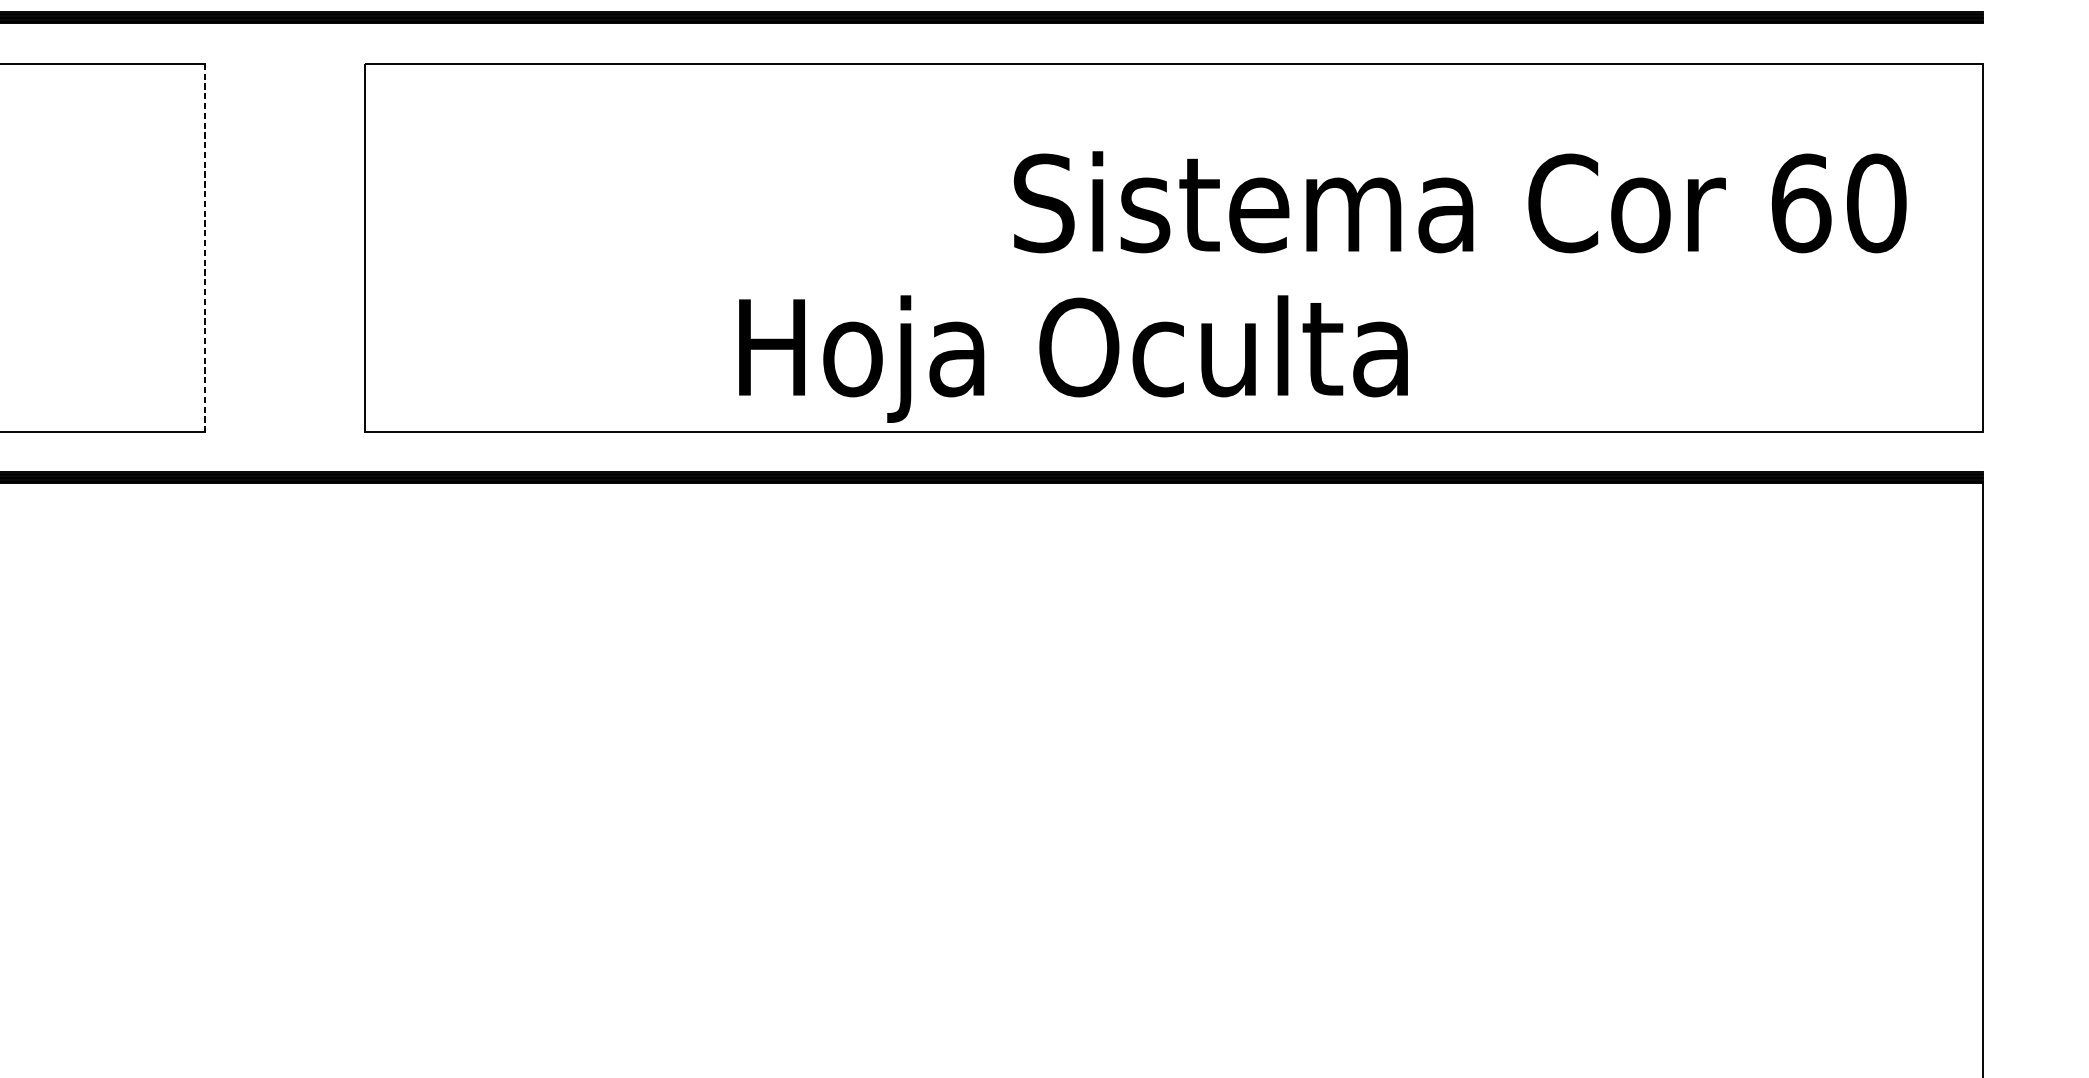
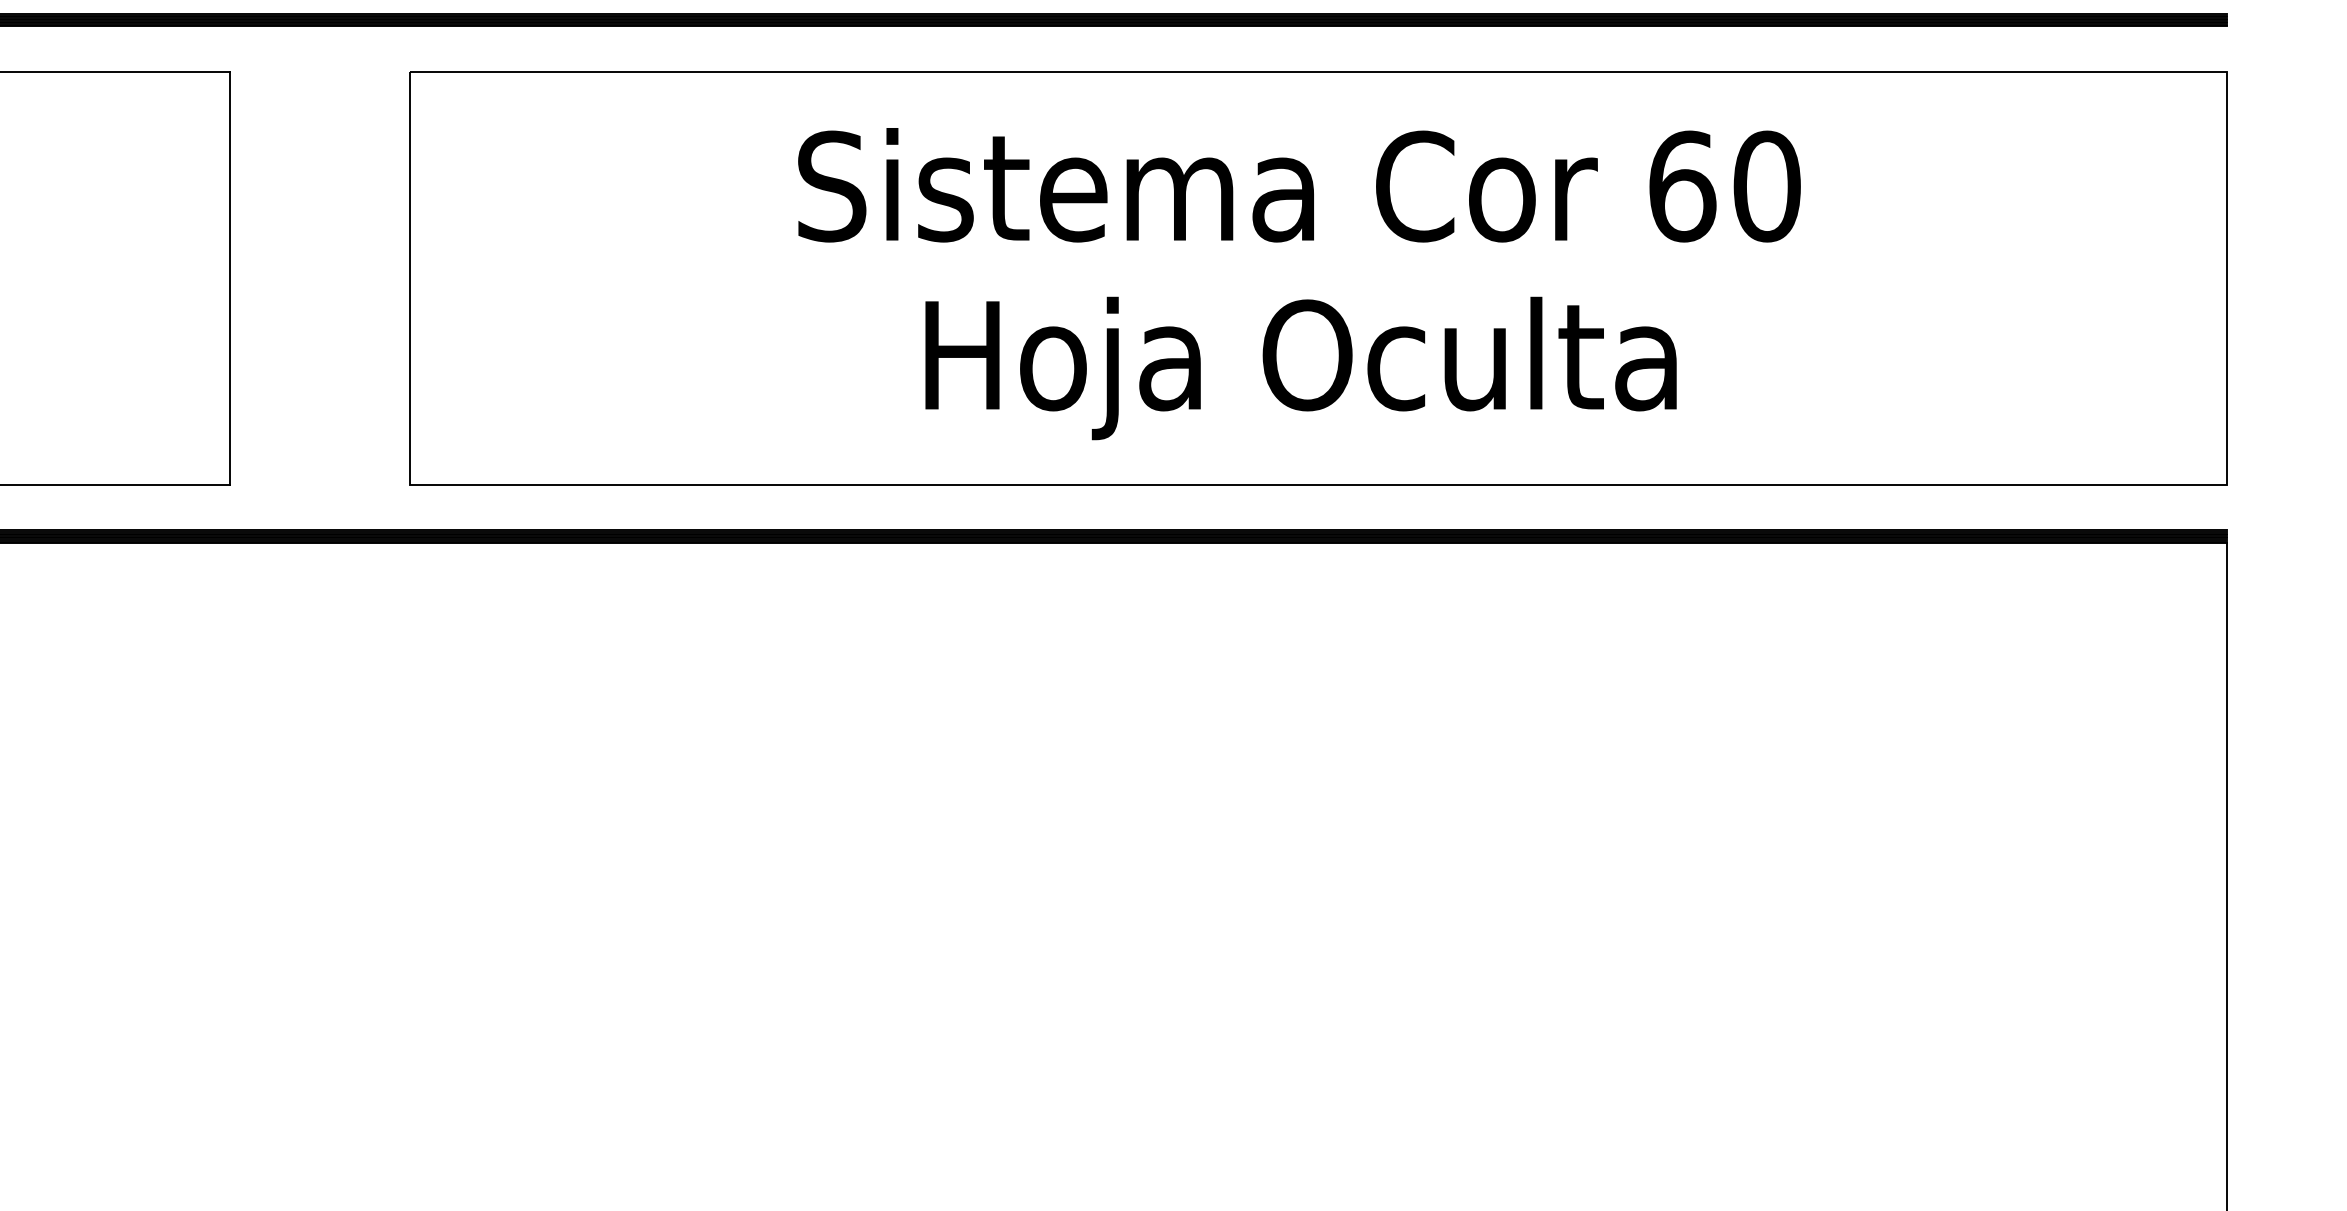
text: (1460, 202) -> (1299, 185), moved
line: (204, 247) -> (230, 278), dashed -> solid
text: (1072, 359) -> (1300, 368), moved

